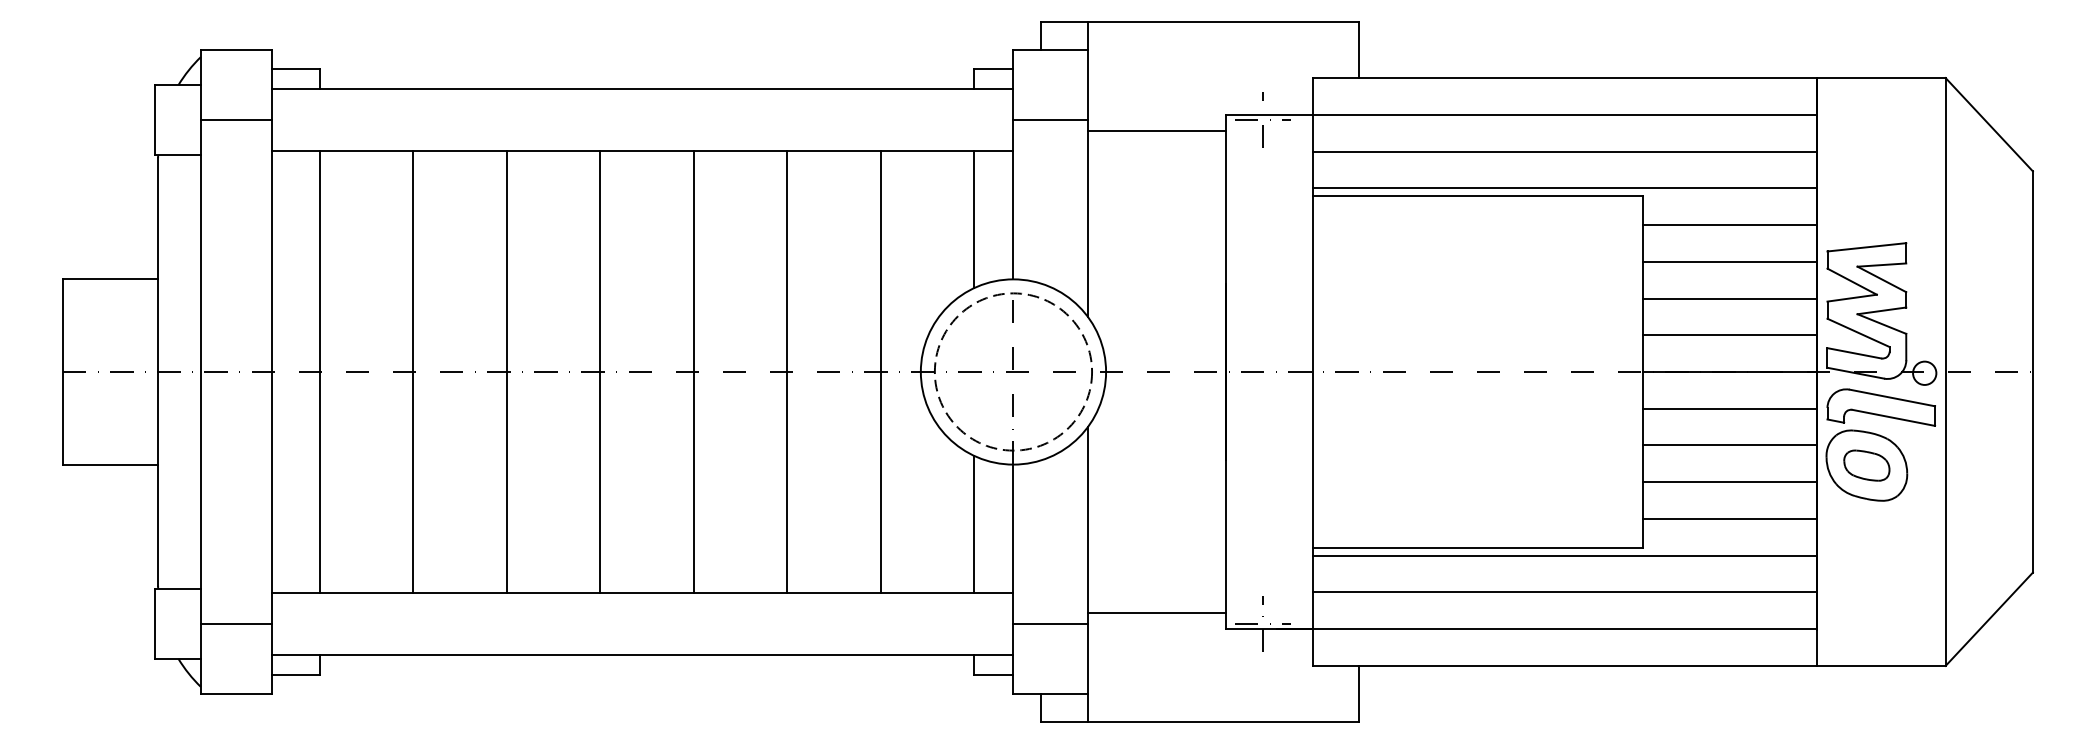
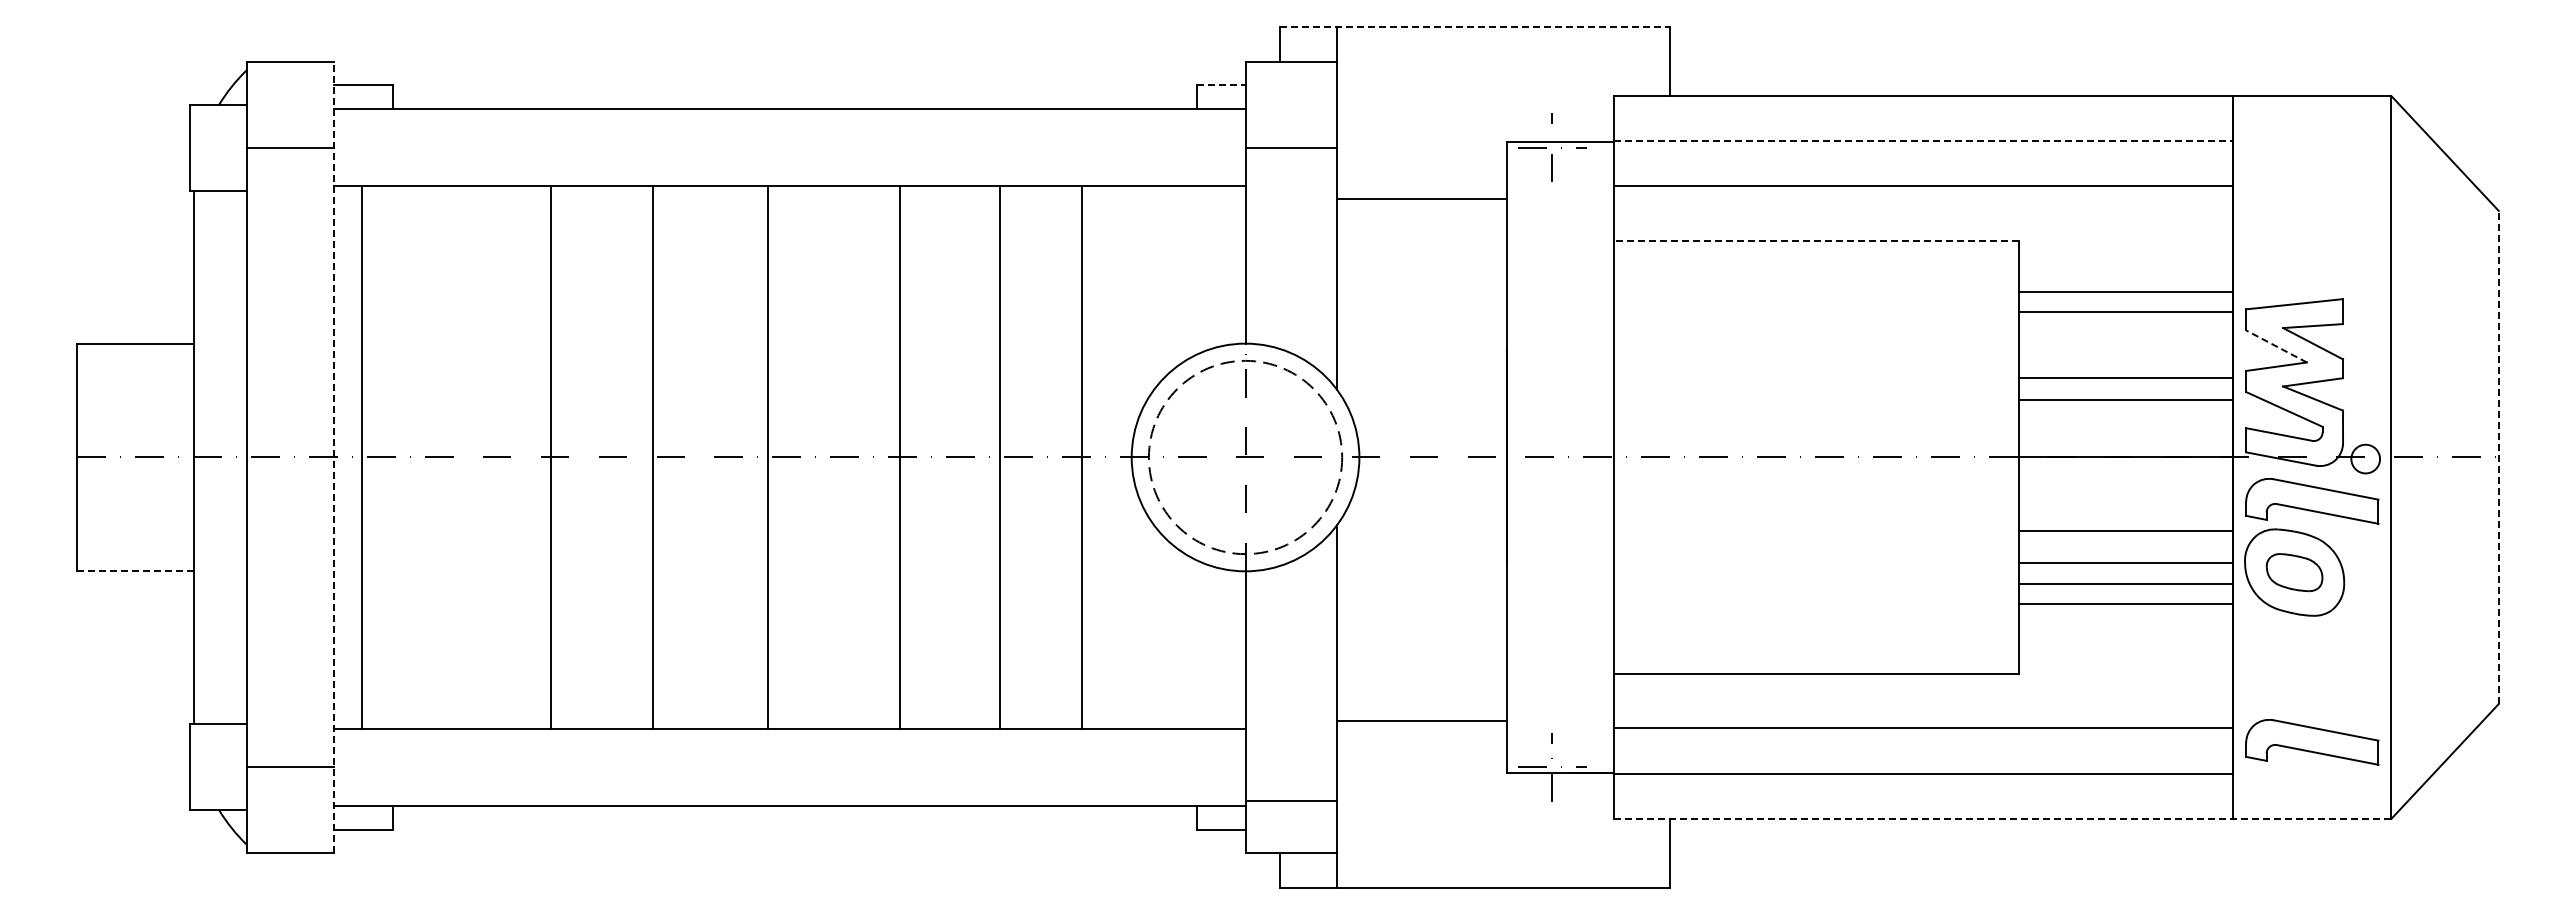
line: (1200, 22) -> (1475, 27), solid -> dashed
line: (993, 68) -> (1221, 84), solid -> dashed
line: (1564, 114) -> (1923, 141), solid -> dashed
line: (1156, 131) -> (1421, 199), moved
line: (1564, 188) -> (1923, 231), removed
line: (1477, 195) -> (1816, 240), solid -> dashed
line: (974, 219) -> (1197, 270), removed
line: (1730, 224) -> (2126, 311), moved
line: (1730, 262) -> (2126, 292), moved
line: (1852, 281) -> (2276, 346), solid -> dashed
line: (1730, 298) -> (2126, 400), moved
line: (1730, 335) -> (2126, 378), moved
line: (272, 372) -> (334, 457), solid -> dashed
line: (319, 372) -> (361, 457), moved
line: (413, 372) -> (550, 457), moved
line: (506, 372) -> (652, 457), moved
line: (600, 372) -> (767, 457), moved
line: (693, 372) -> (900, 457), moved
line: (787, 372) -> (1000, 457), moved
line: (2032, 372) -> (2498, 457), solid -> dashed
line: (1730, 408) -> (2126, 530), moved
line: (1730, 445) -> (2126, 583), moved
line: (110, 464) -> (135, 571), solid -> dashed
line: (1730, 481) -> (2126, 562), moved
line: (1730, 519) -> (2126, 604), moved
line: (974, 524) -> (1197, 644), removed
line: (1564, 555) -> (1923, 683), removed
part: (1881, 603) -> (2312, 742), added
line: (1156, 612) -> (1421, 720), moved
line: (1050, 624) -> (1291, 801), moved
line: (1629, 665) -> (2002, 818), solid -> dashed

